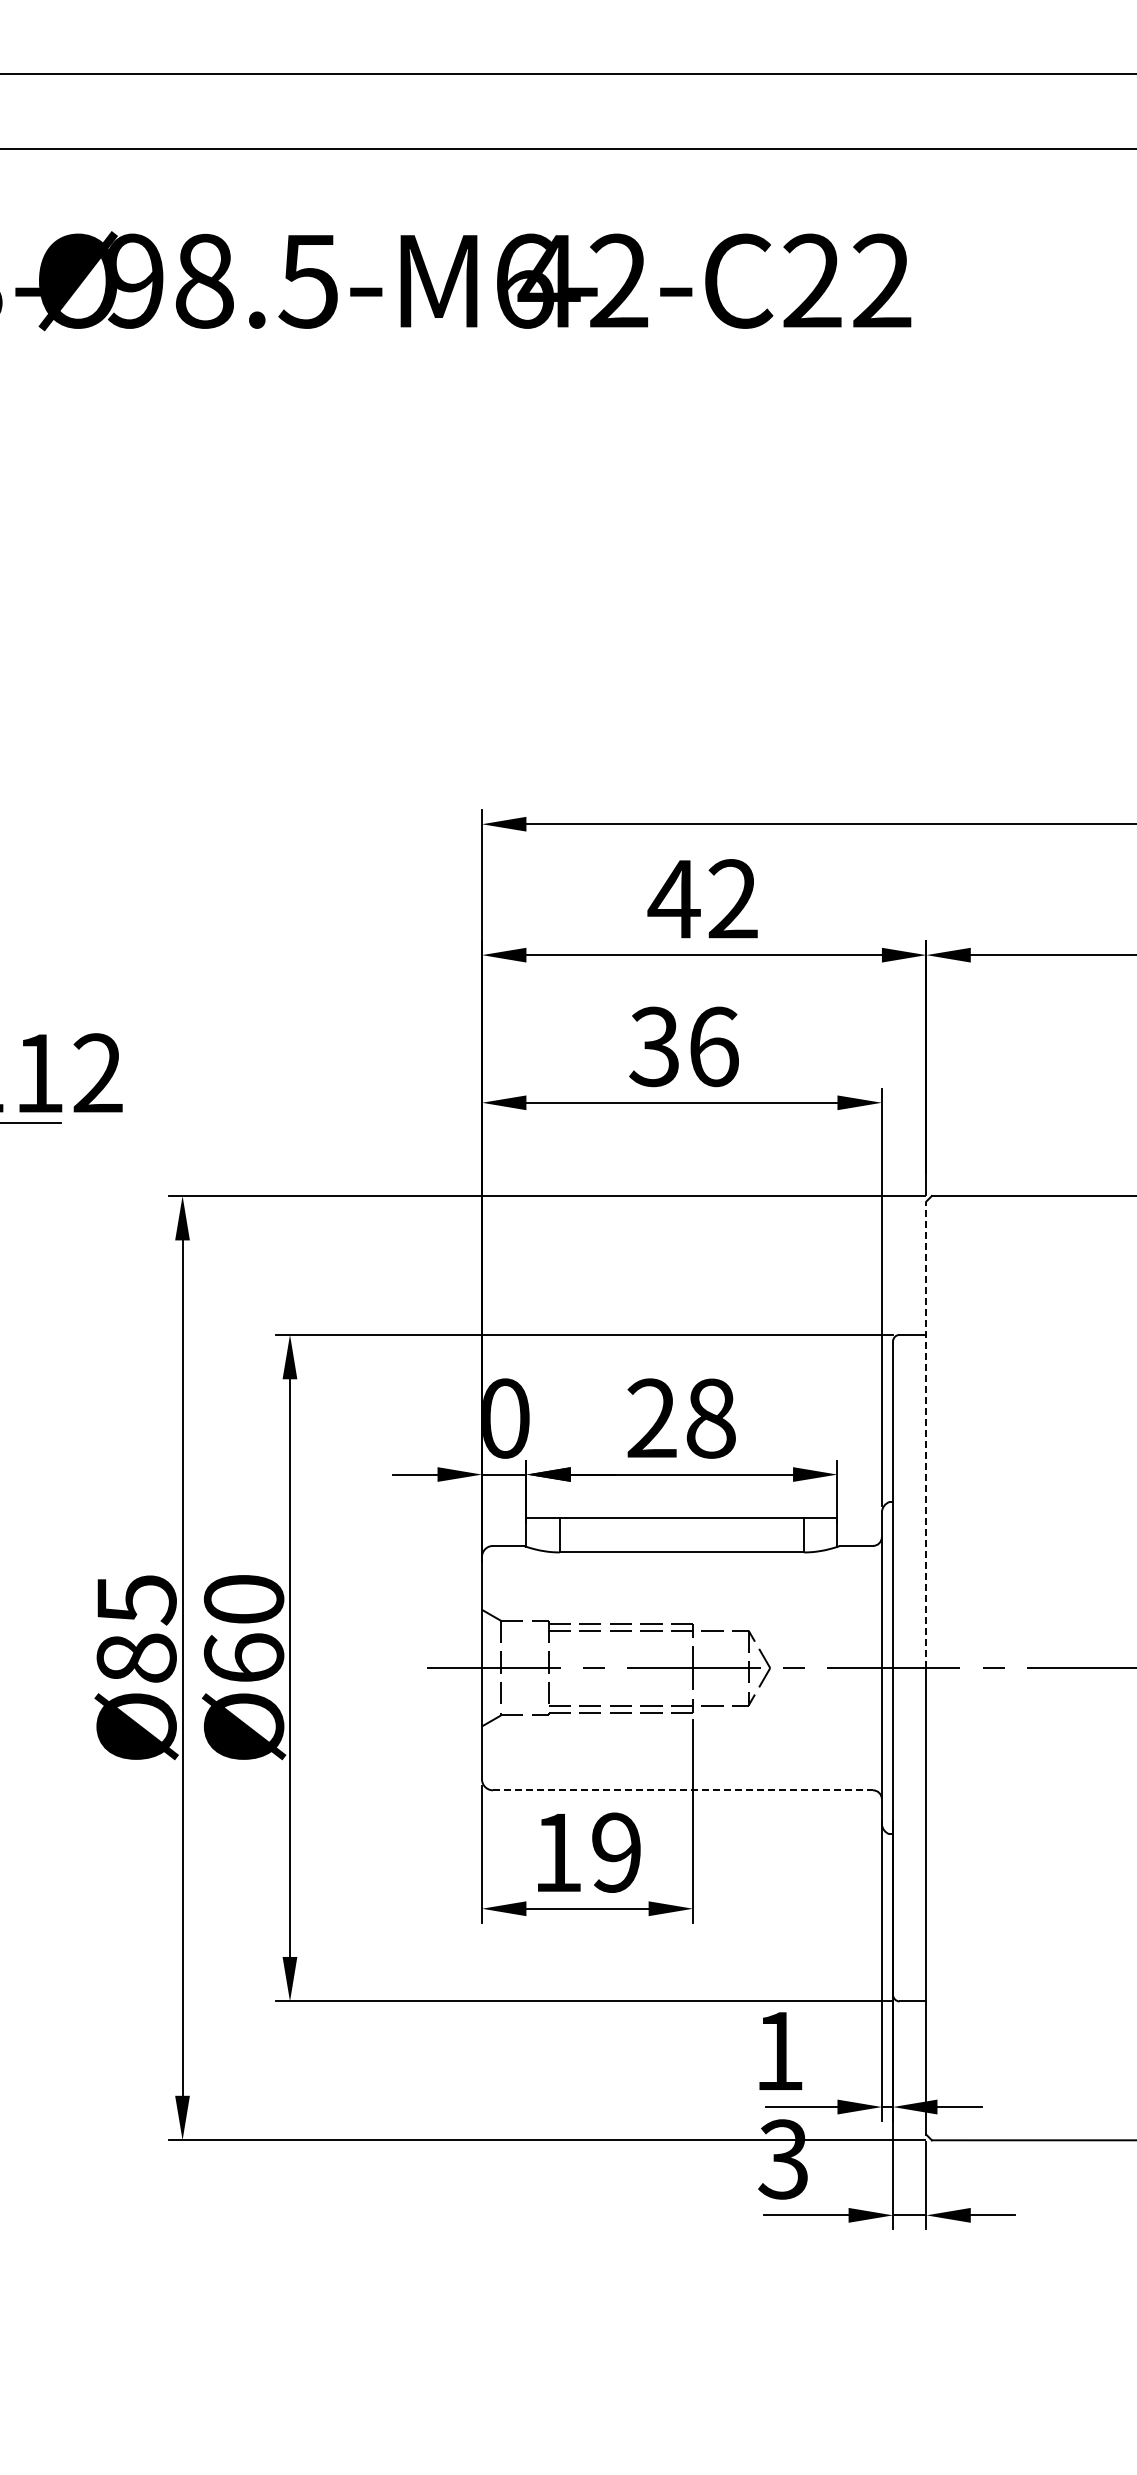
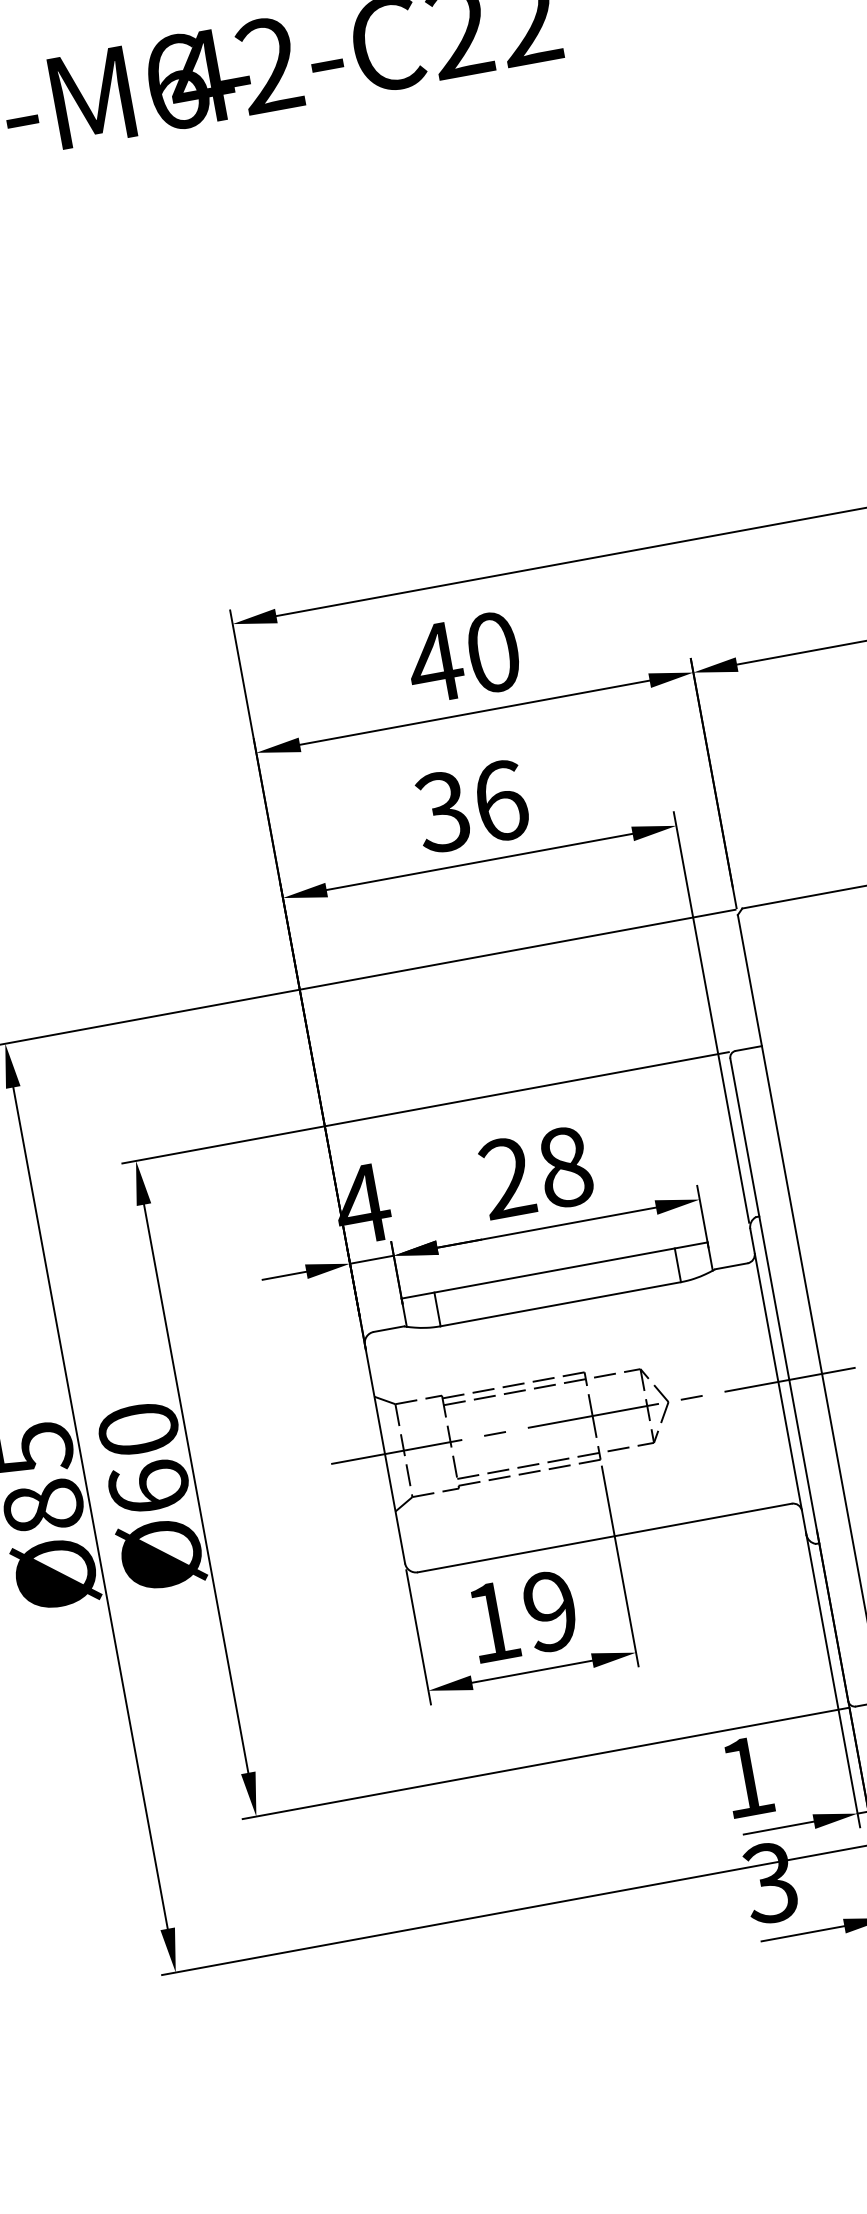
text: (732, 899) -> (492, 652), 42 -> 40
text: (504, 1418) -> (362, 1204), 0 -> 4
line: (926, 1434) -> (780, 1144), dashed -> solid
line: (683, 1790) -> (605, 1538), dashed -> solid

